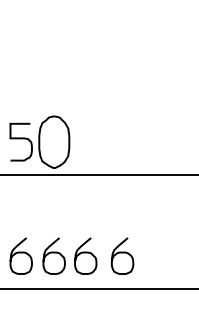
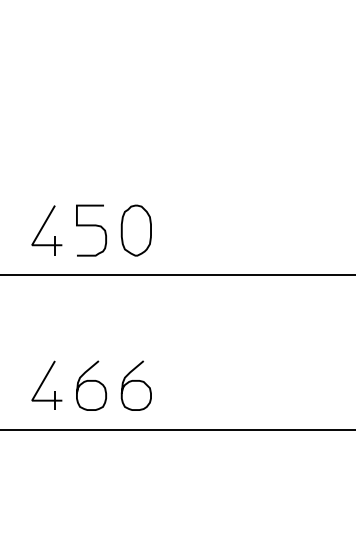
part: (53, 142) -> (135, 230), size x0.71
curve: (85, 253) -> (178, 381), removed
curve: (122, 253) -> (229, 381), removed

